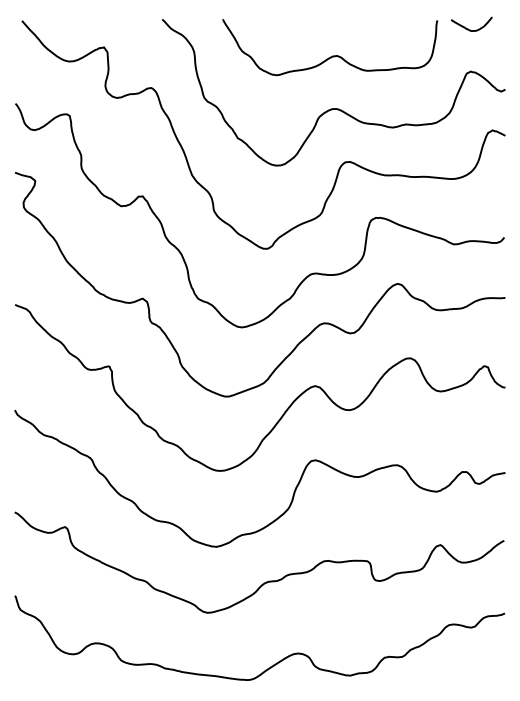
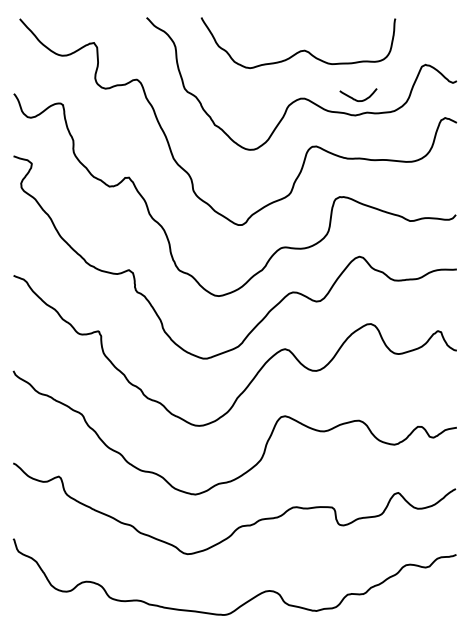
curve: (469, 29) -> (356, 99), moved

